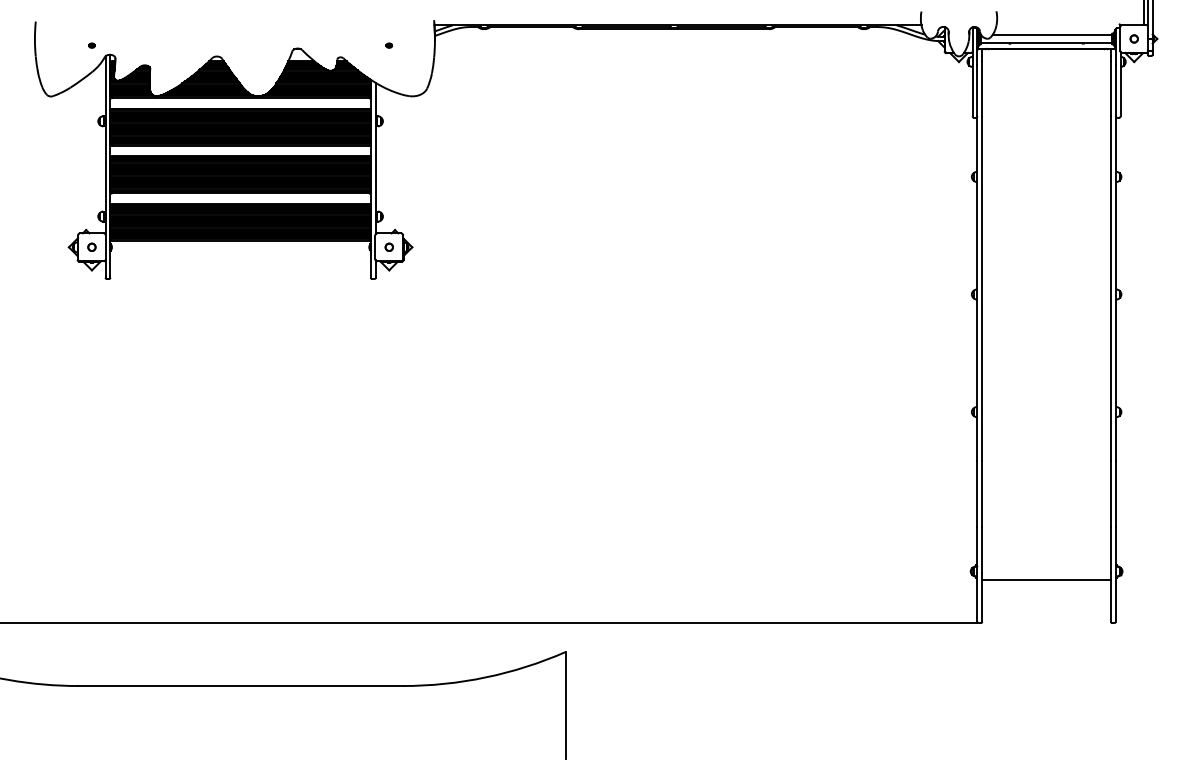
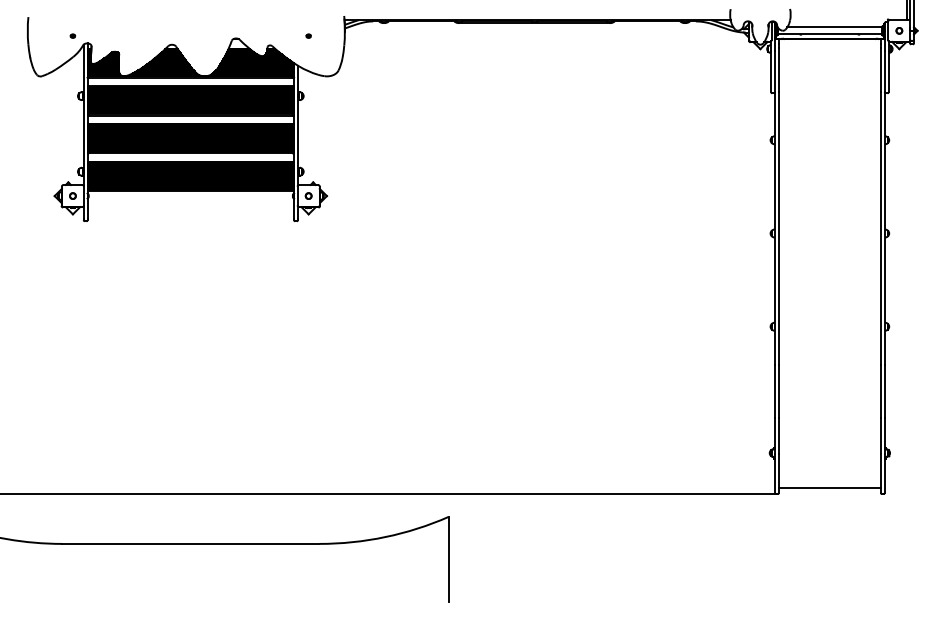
line: (1046, 579) -> (829, 487), moved

